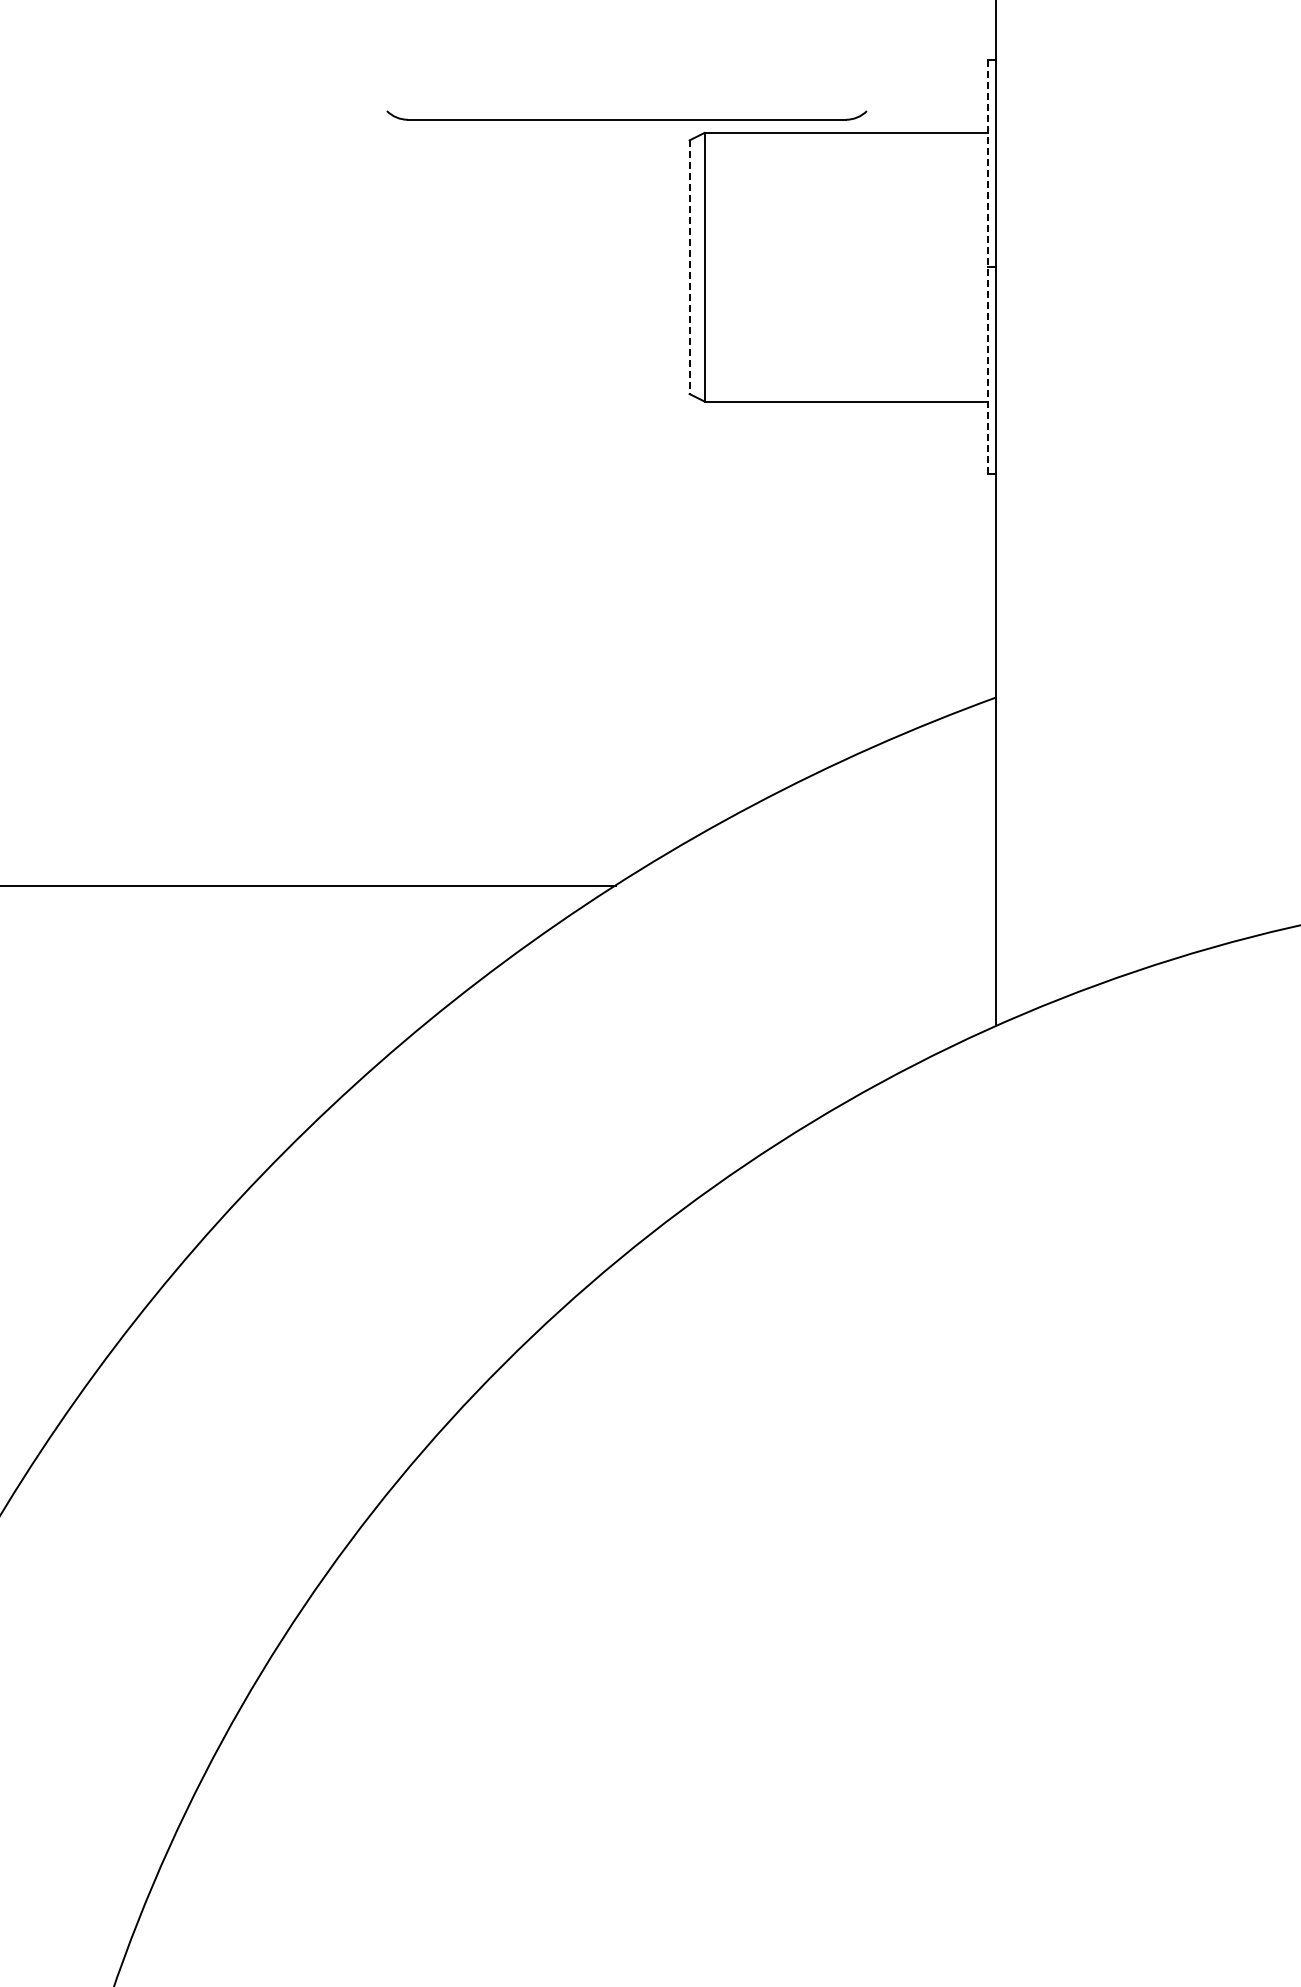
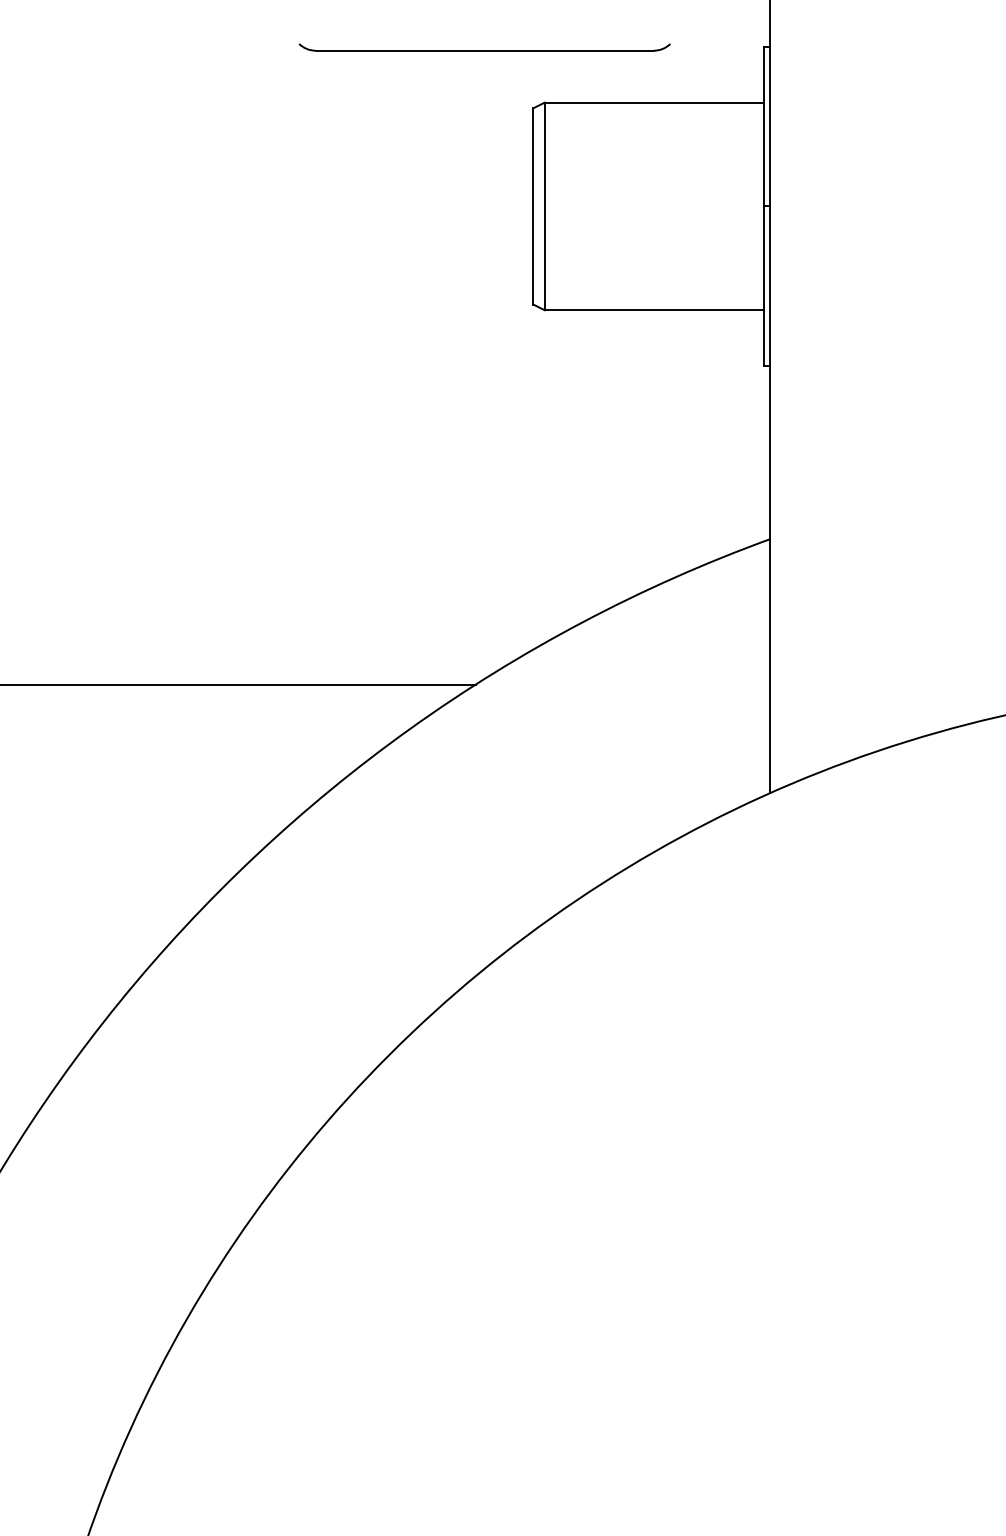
part: (626, 115) -> (484, 47), moved
line: (689, 267) -> (533, 206), dashed -> solid
line: (988, 267) -> (764, 206), dashed -> solid

